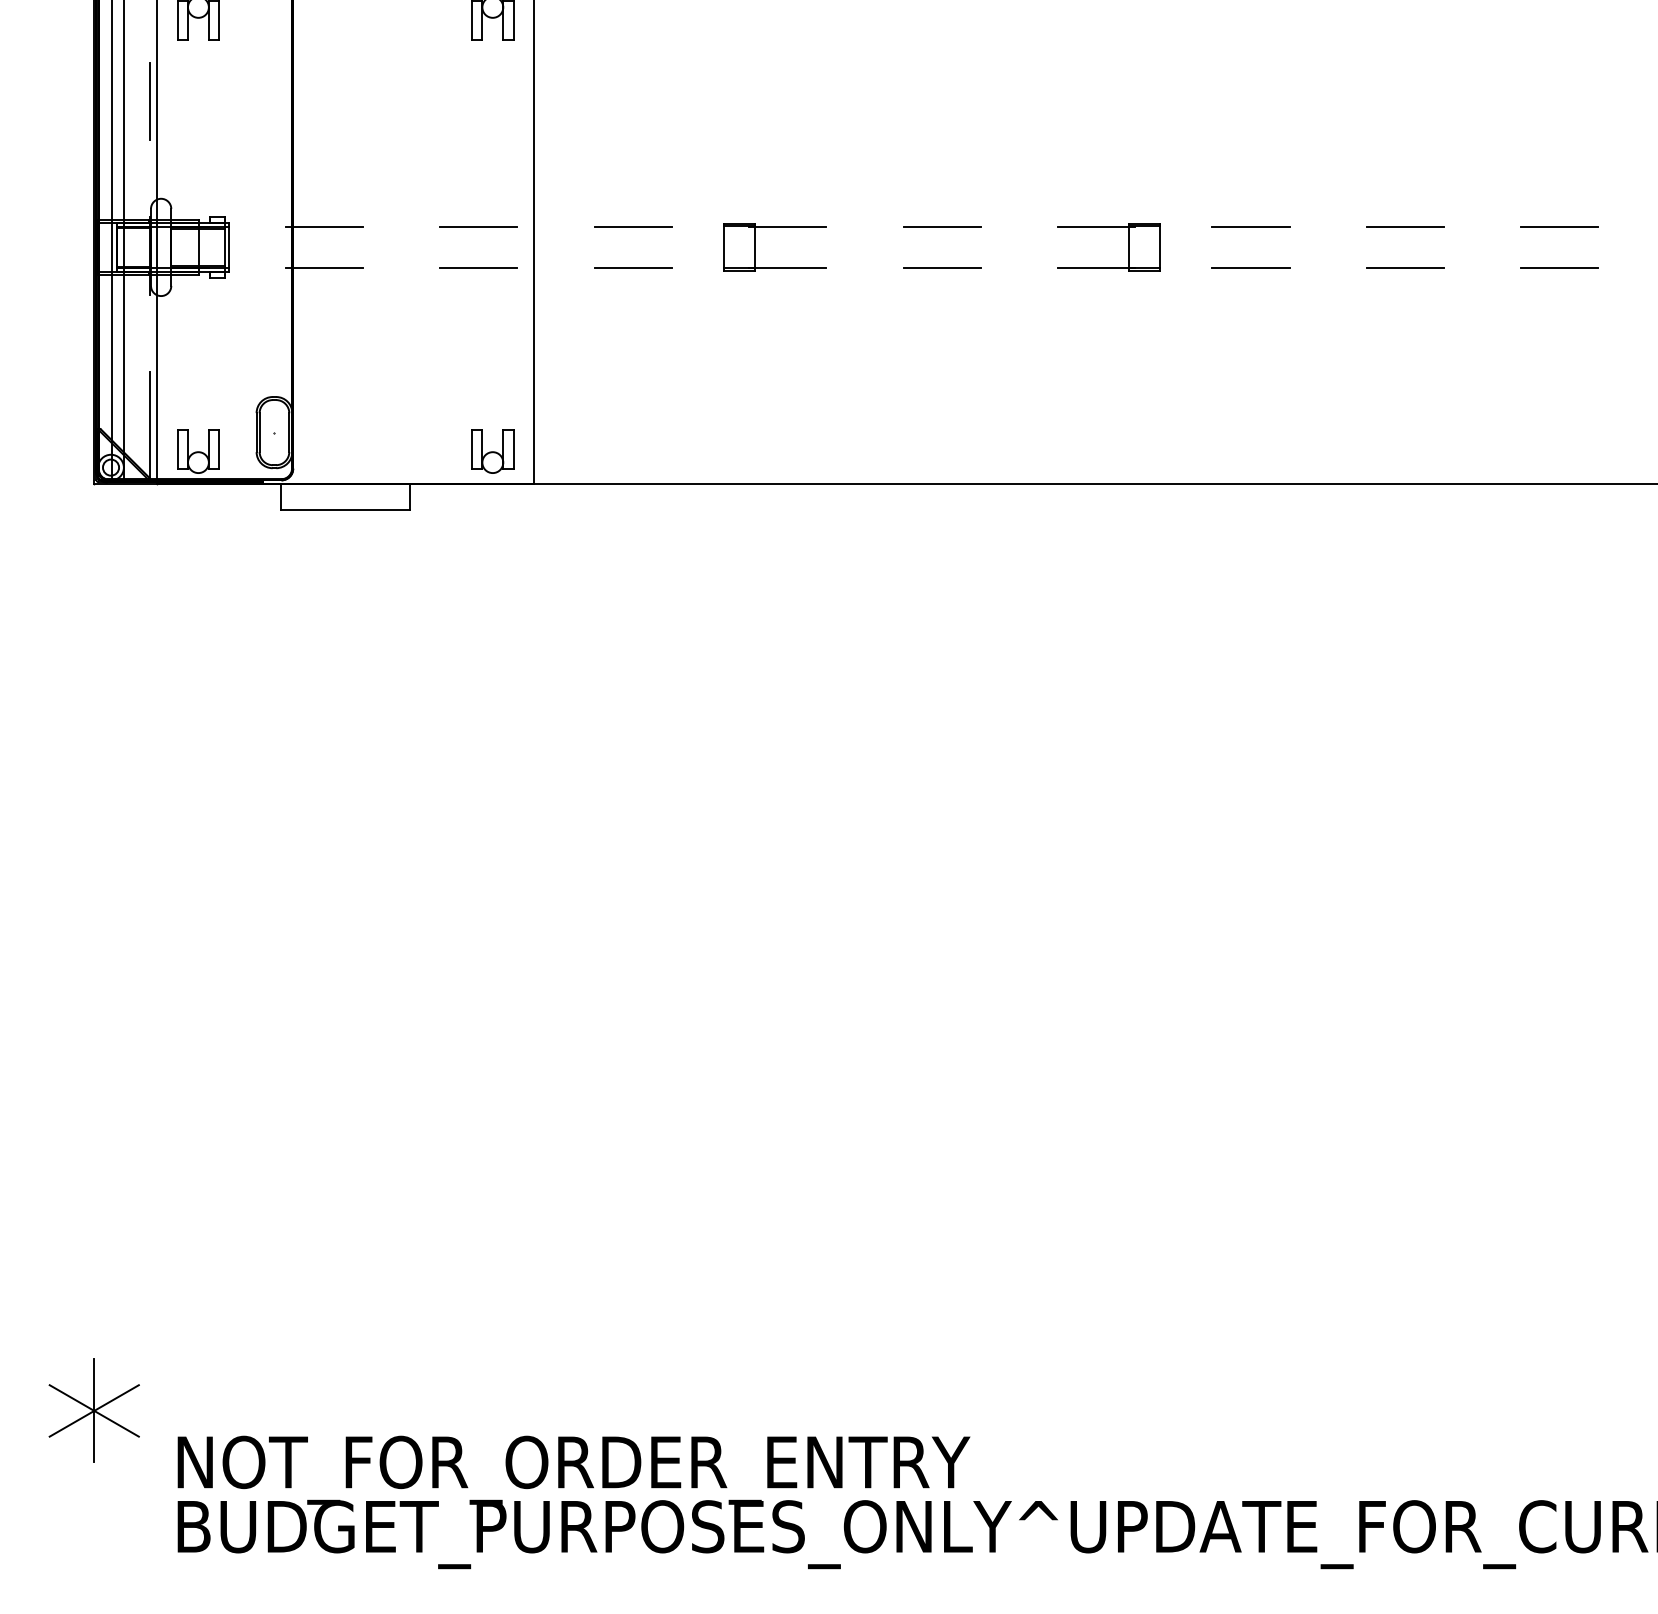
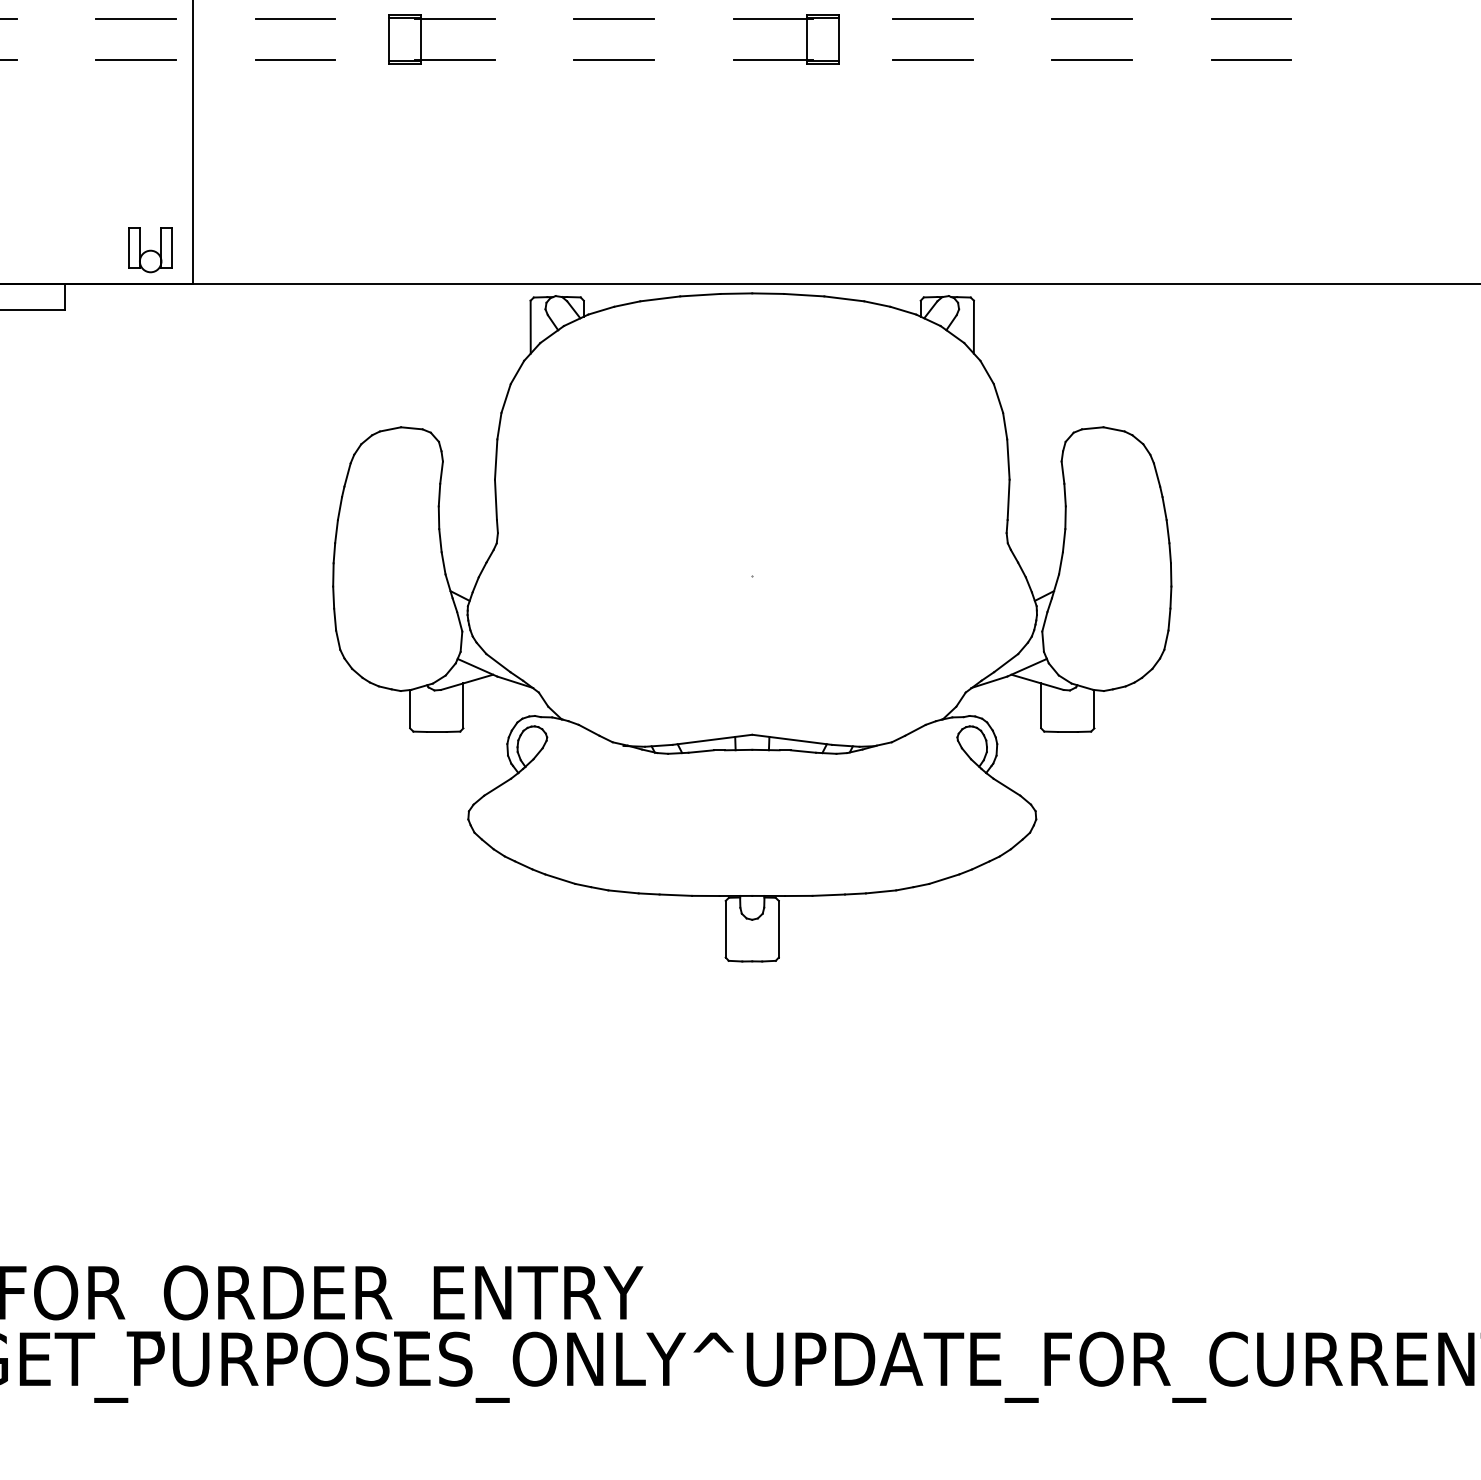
part: (1075, 817) -> (751, 627), added

